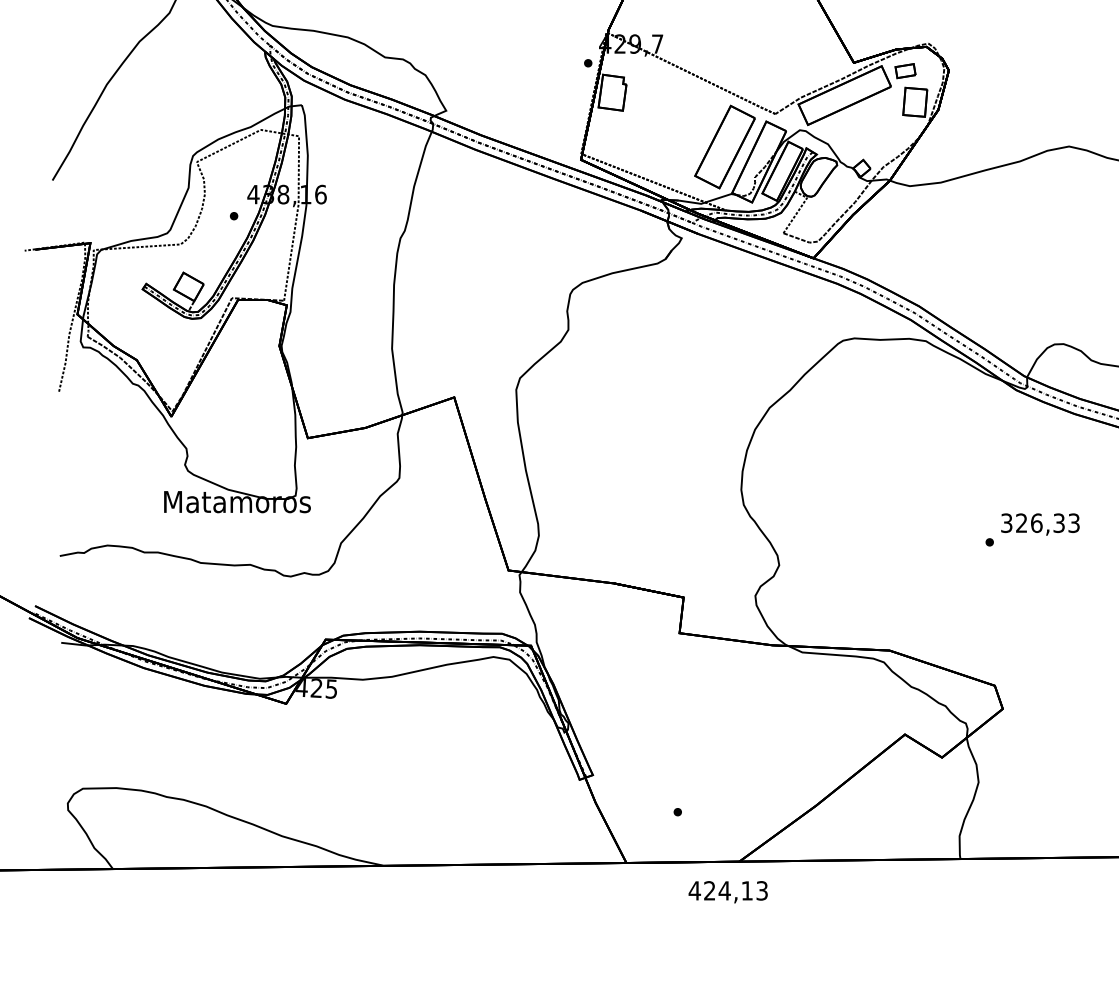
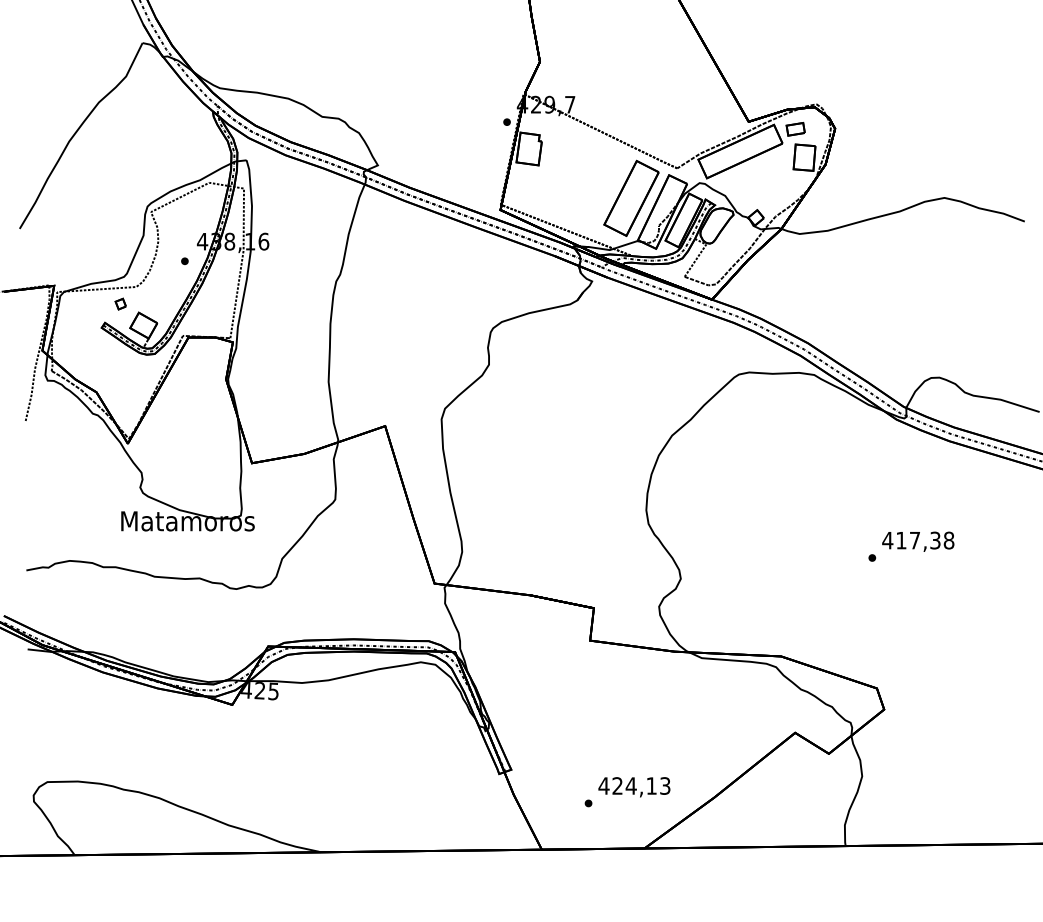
part: (163, 262) -> (120, 303), added
text: (1040, 523) -> (918, 540), 326,33 -> 417,38
text: (728, 892) -> (634, 787), moved

